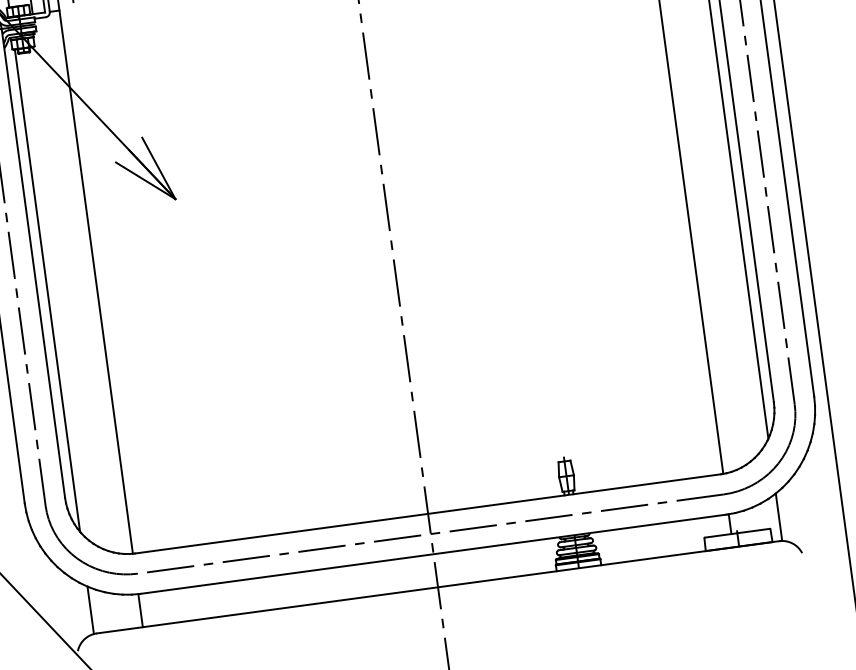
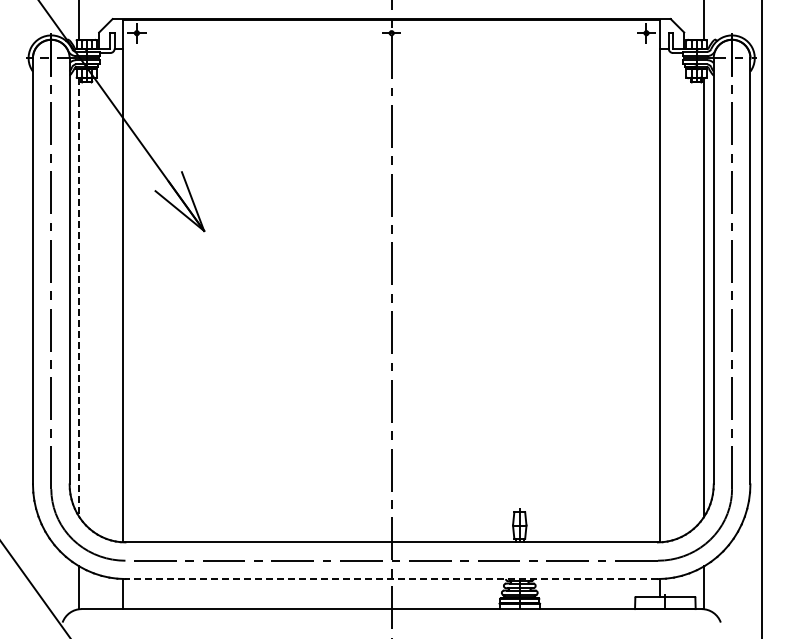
line: (47, 291) -> (78, 297), solid -> dashed
line: (433, 554) -> (391, 579), solid -> dashed

